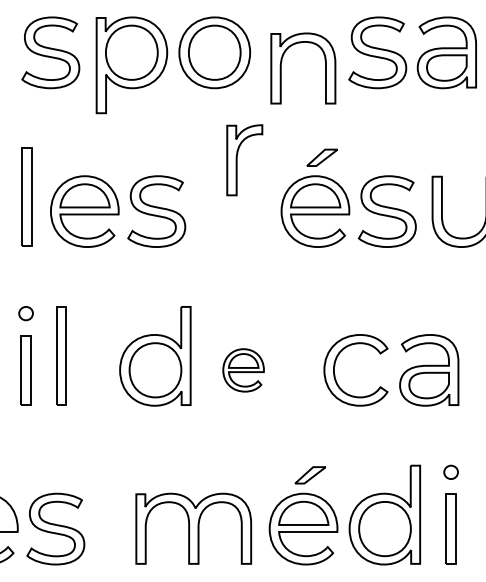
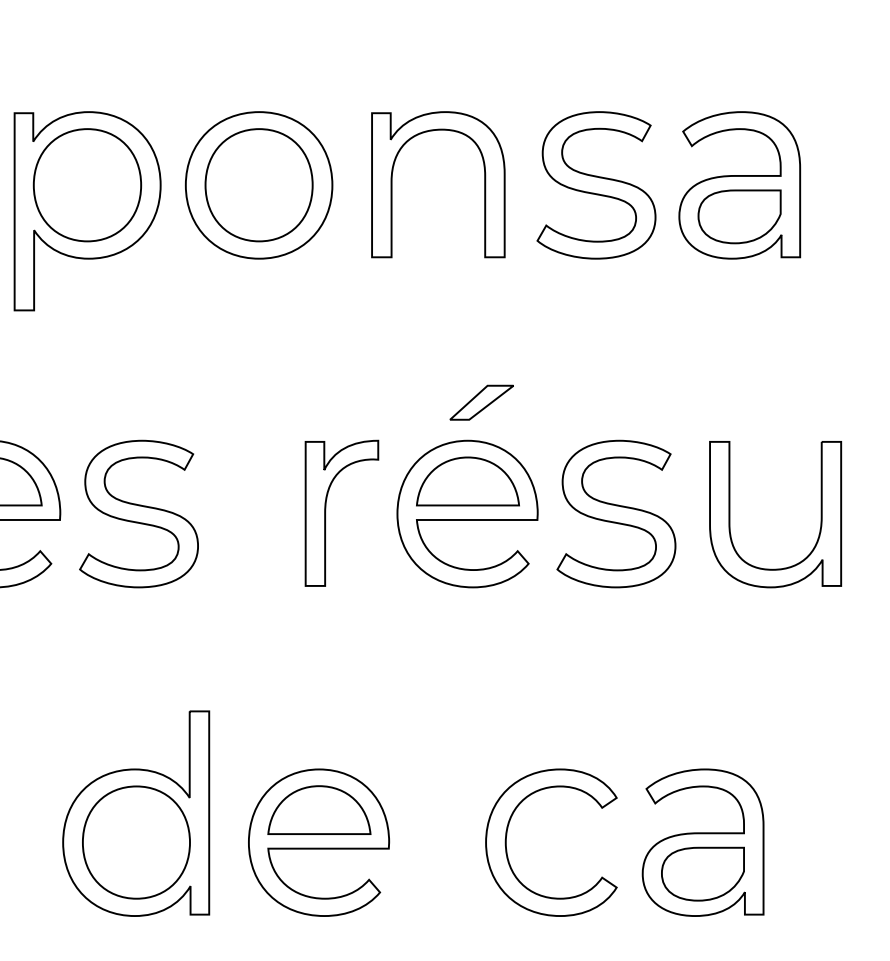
part: (281, 68) -> (393, 184), moved
part: (237, 160) -> (326, 513), moved
part: (243, 370) -> (318, 842), size x1.67

